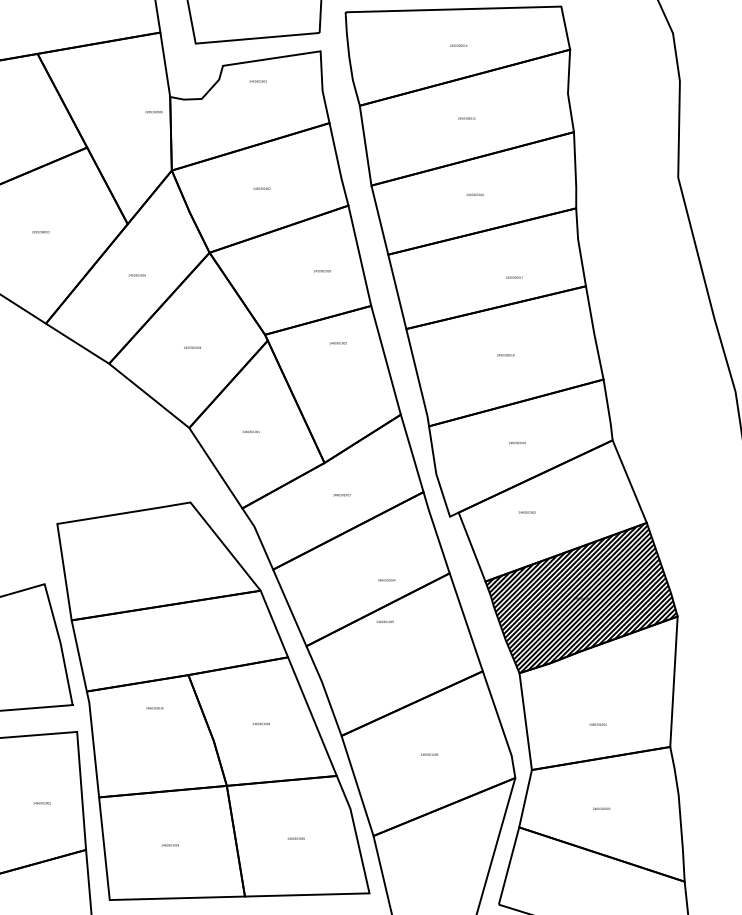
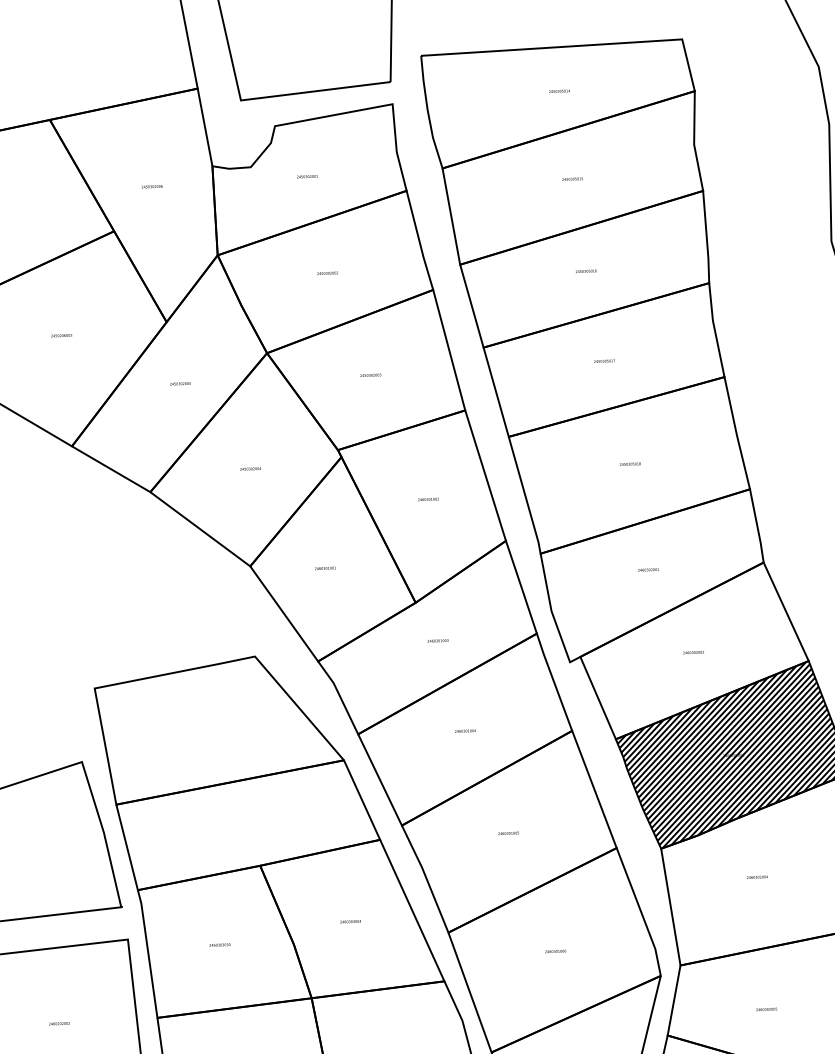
text: (257, 81) -> (306, 176), moved
text: (153, 112) -> (151, 187), moved
text: (322, 271) -> (370, 375), moved
text: (514, 277) -> (604, 361), moved
text: (337, 343) -> (427, 499), moved
text: (526, 512) -> (692, 652), moved
text: (386, 580) -> (465, 731), moved
text: (384, 621) -> (507, 832), moved
text: (154, 708) -> (219, 945), moved
text: (597, 724) -> (756, 877), moved
text: (41, 803) -> (58, 1024), moved

